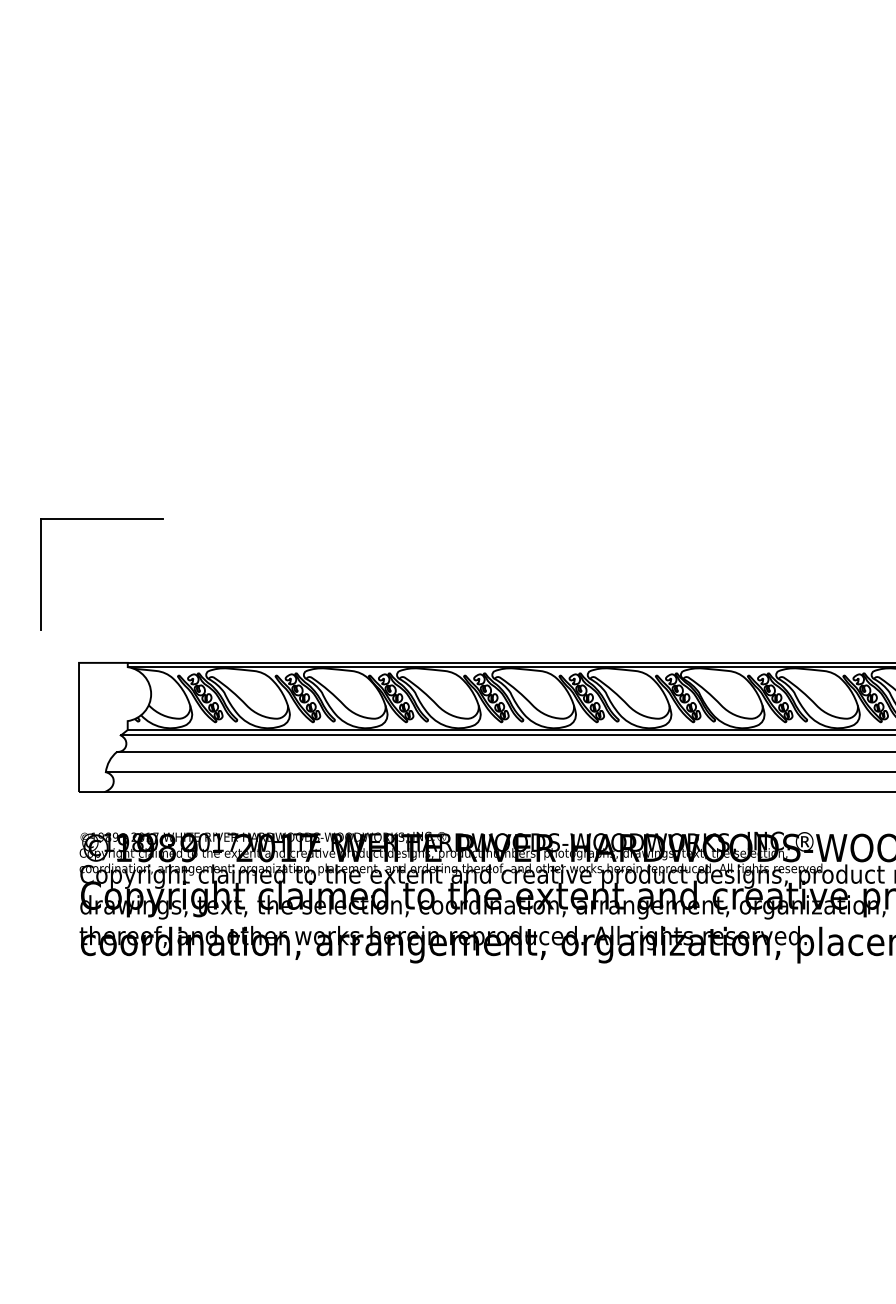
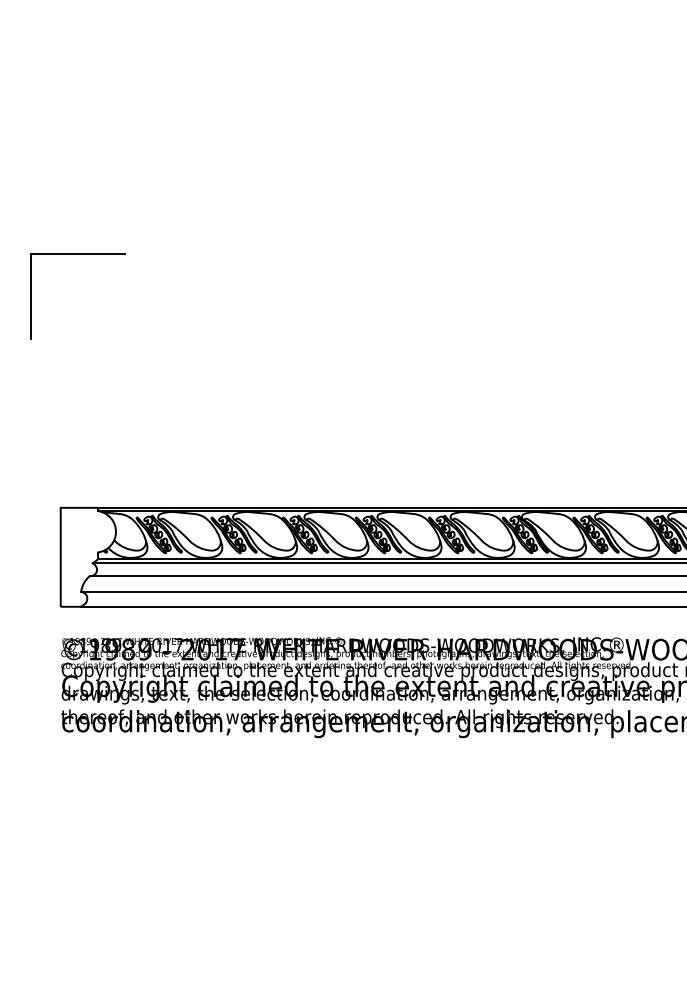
part: (100, 520) -> (77, 254), moved

